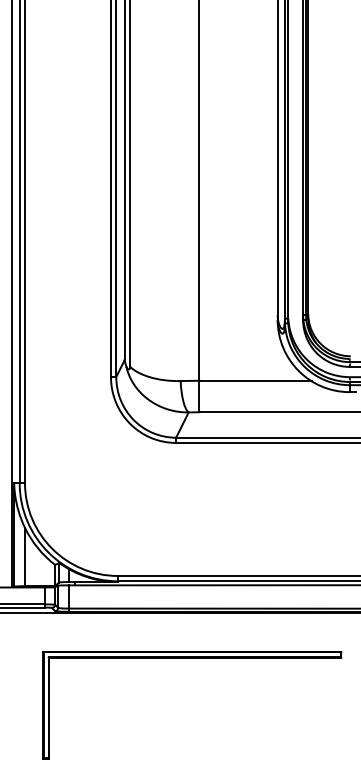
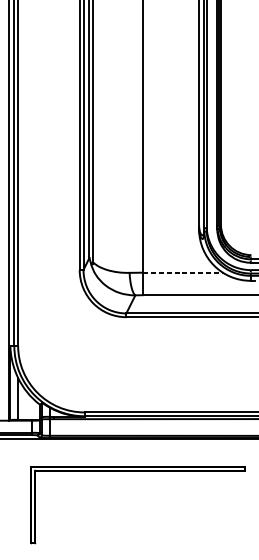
line: (256, 380) -> (183, 272), solid -> dashed

